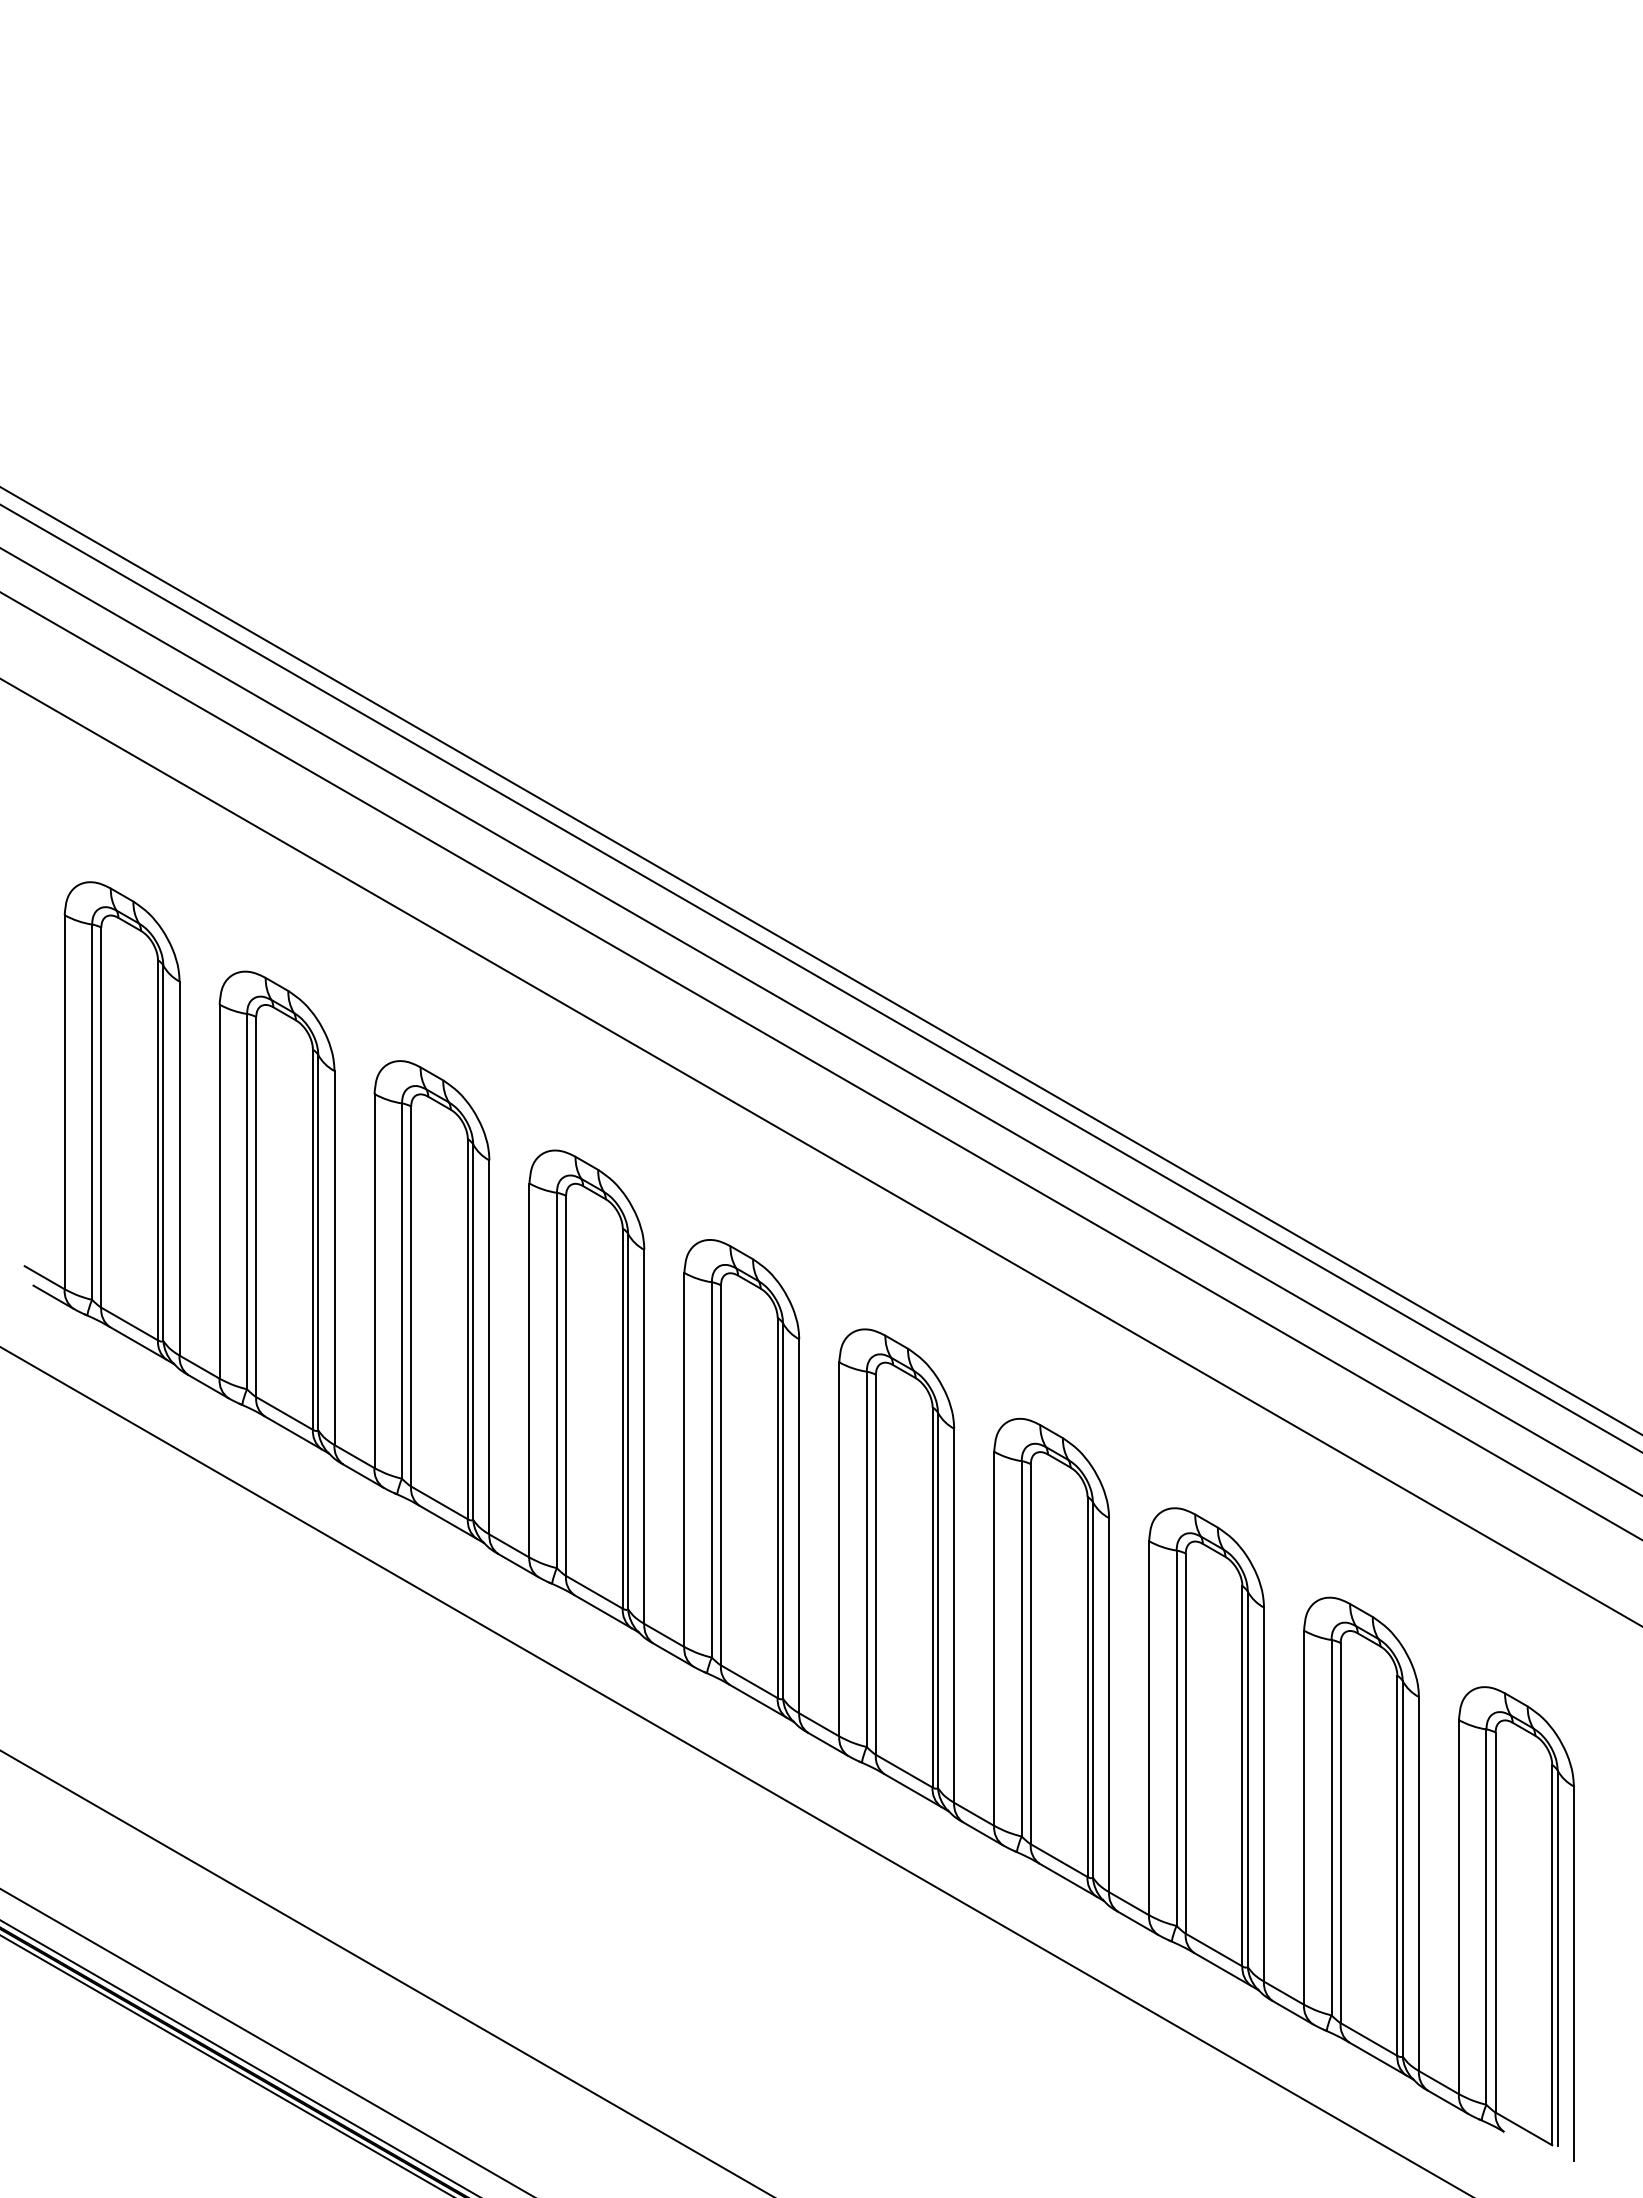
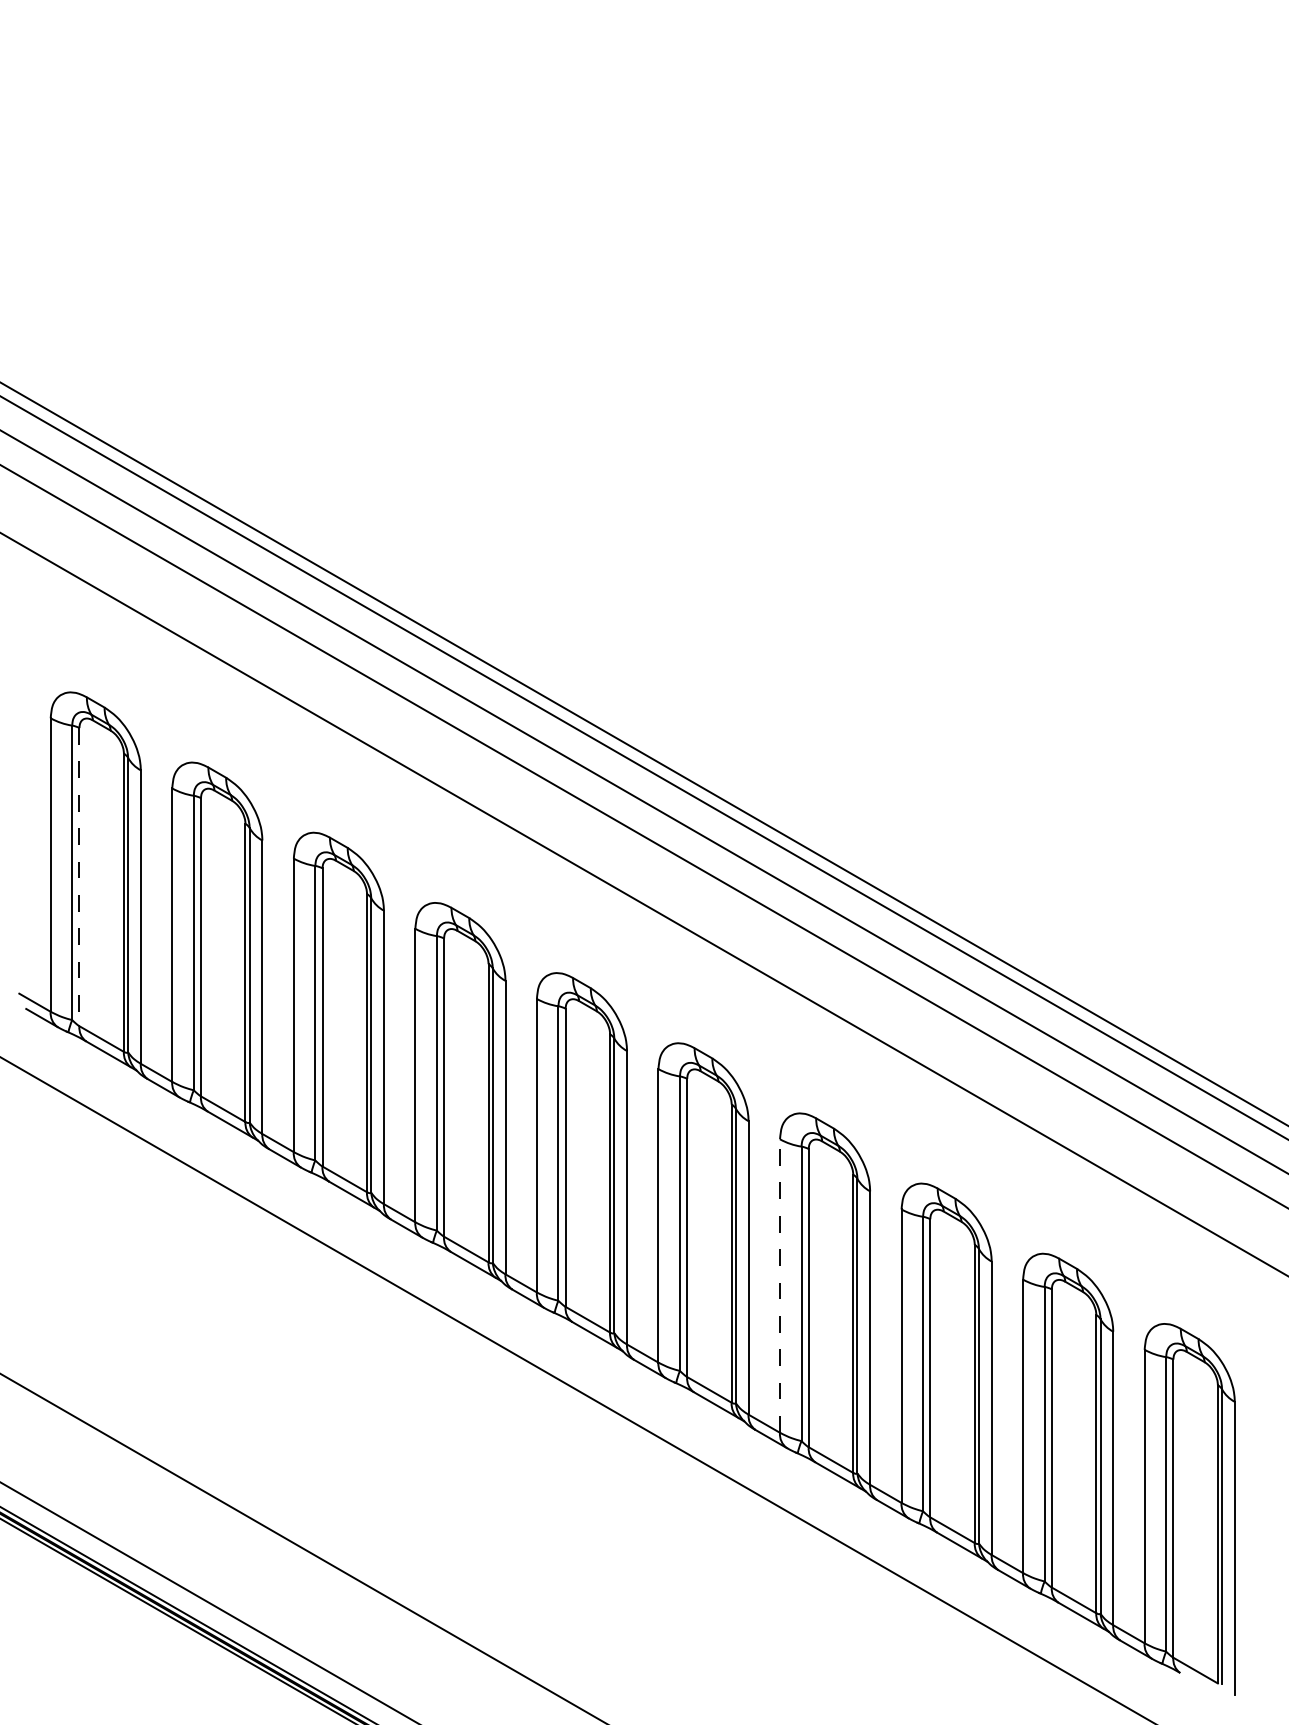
line: (101, 1118) -> (79, 877), solid -> dashed
line: (994, 1638) -> (780, 1285), solid -> dashed

